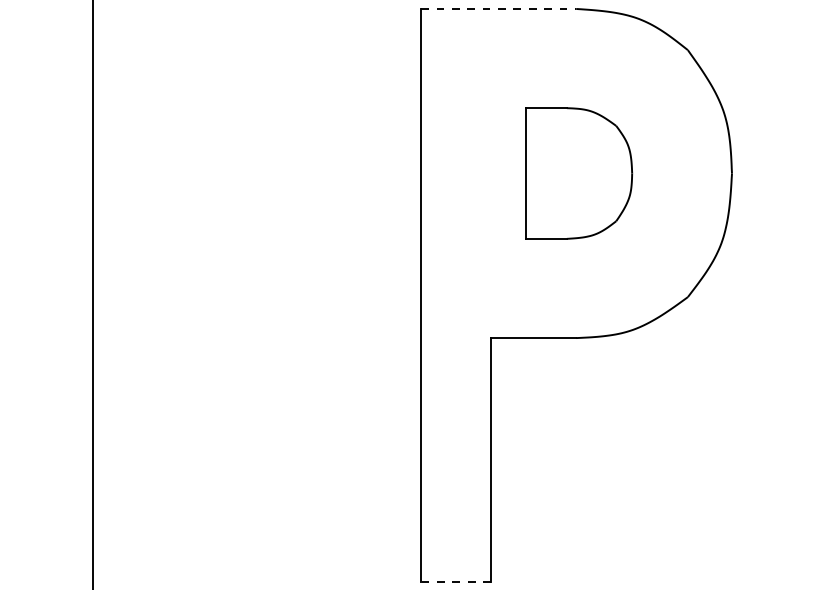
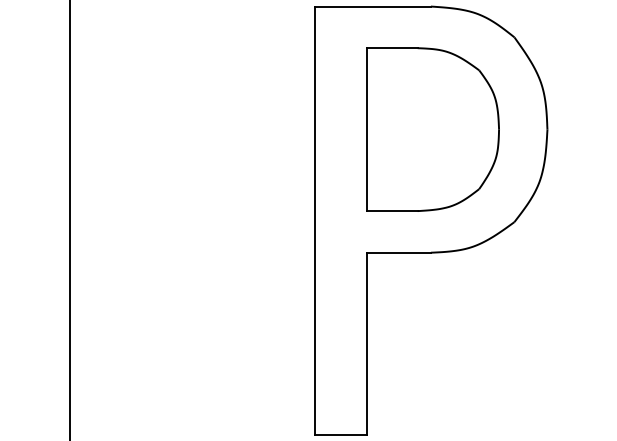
line: (499, 8) -> (373, 6), dashed -> solid
part: (579, 173) -> (433, 129), size x1.67
line: (456, 582) -> (341, 435), dashed -> solid

